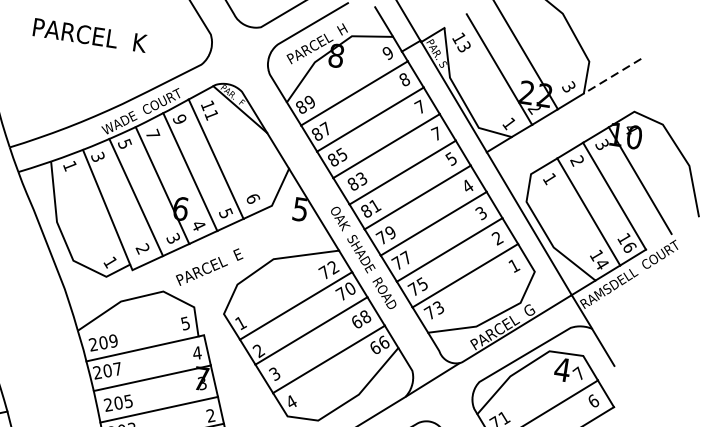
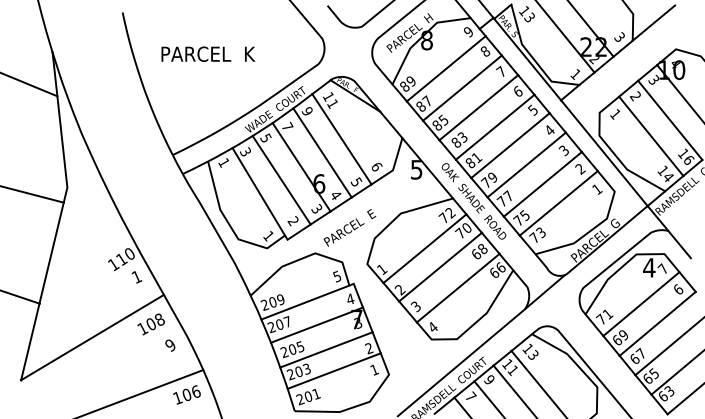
text: (90, 34) -> (208, 53), moved
line: (611, 76) -> (653, 23), dashed -> solid
text: (436, 132) -> (517, 90), 7 -> 6

